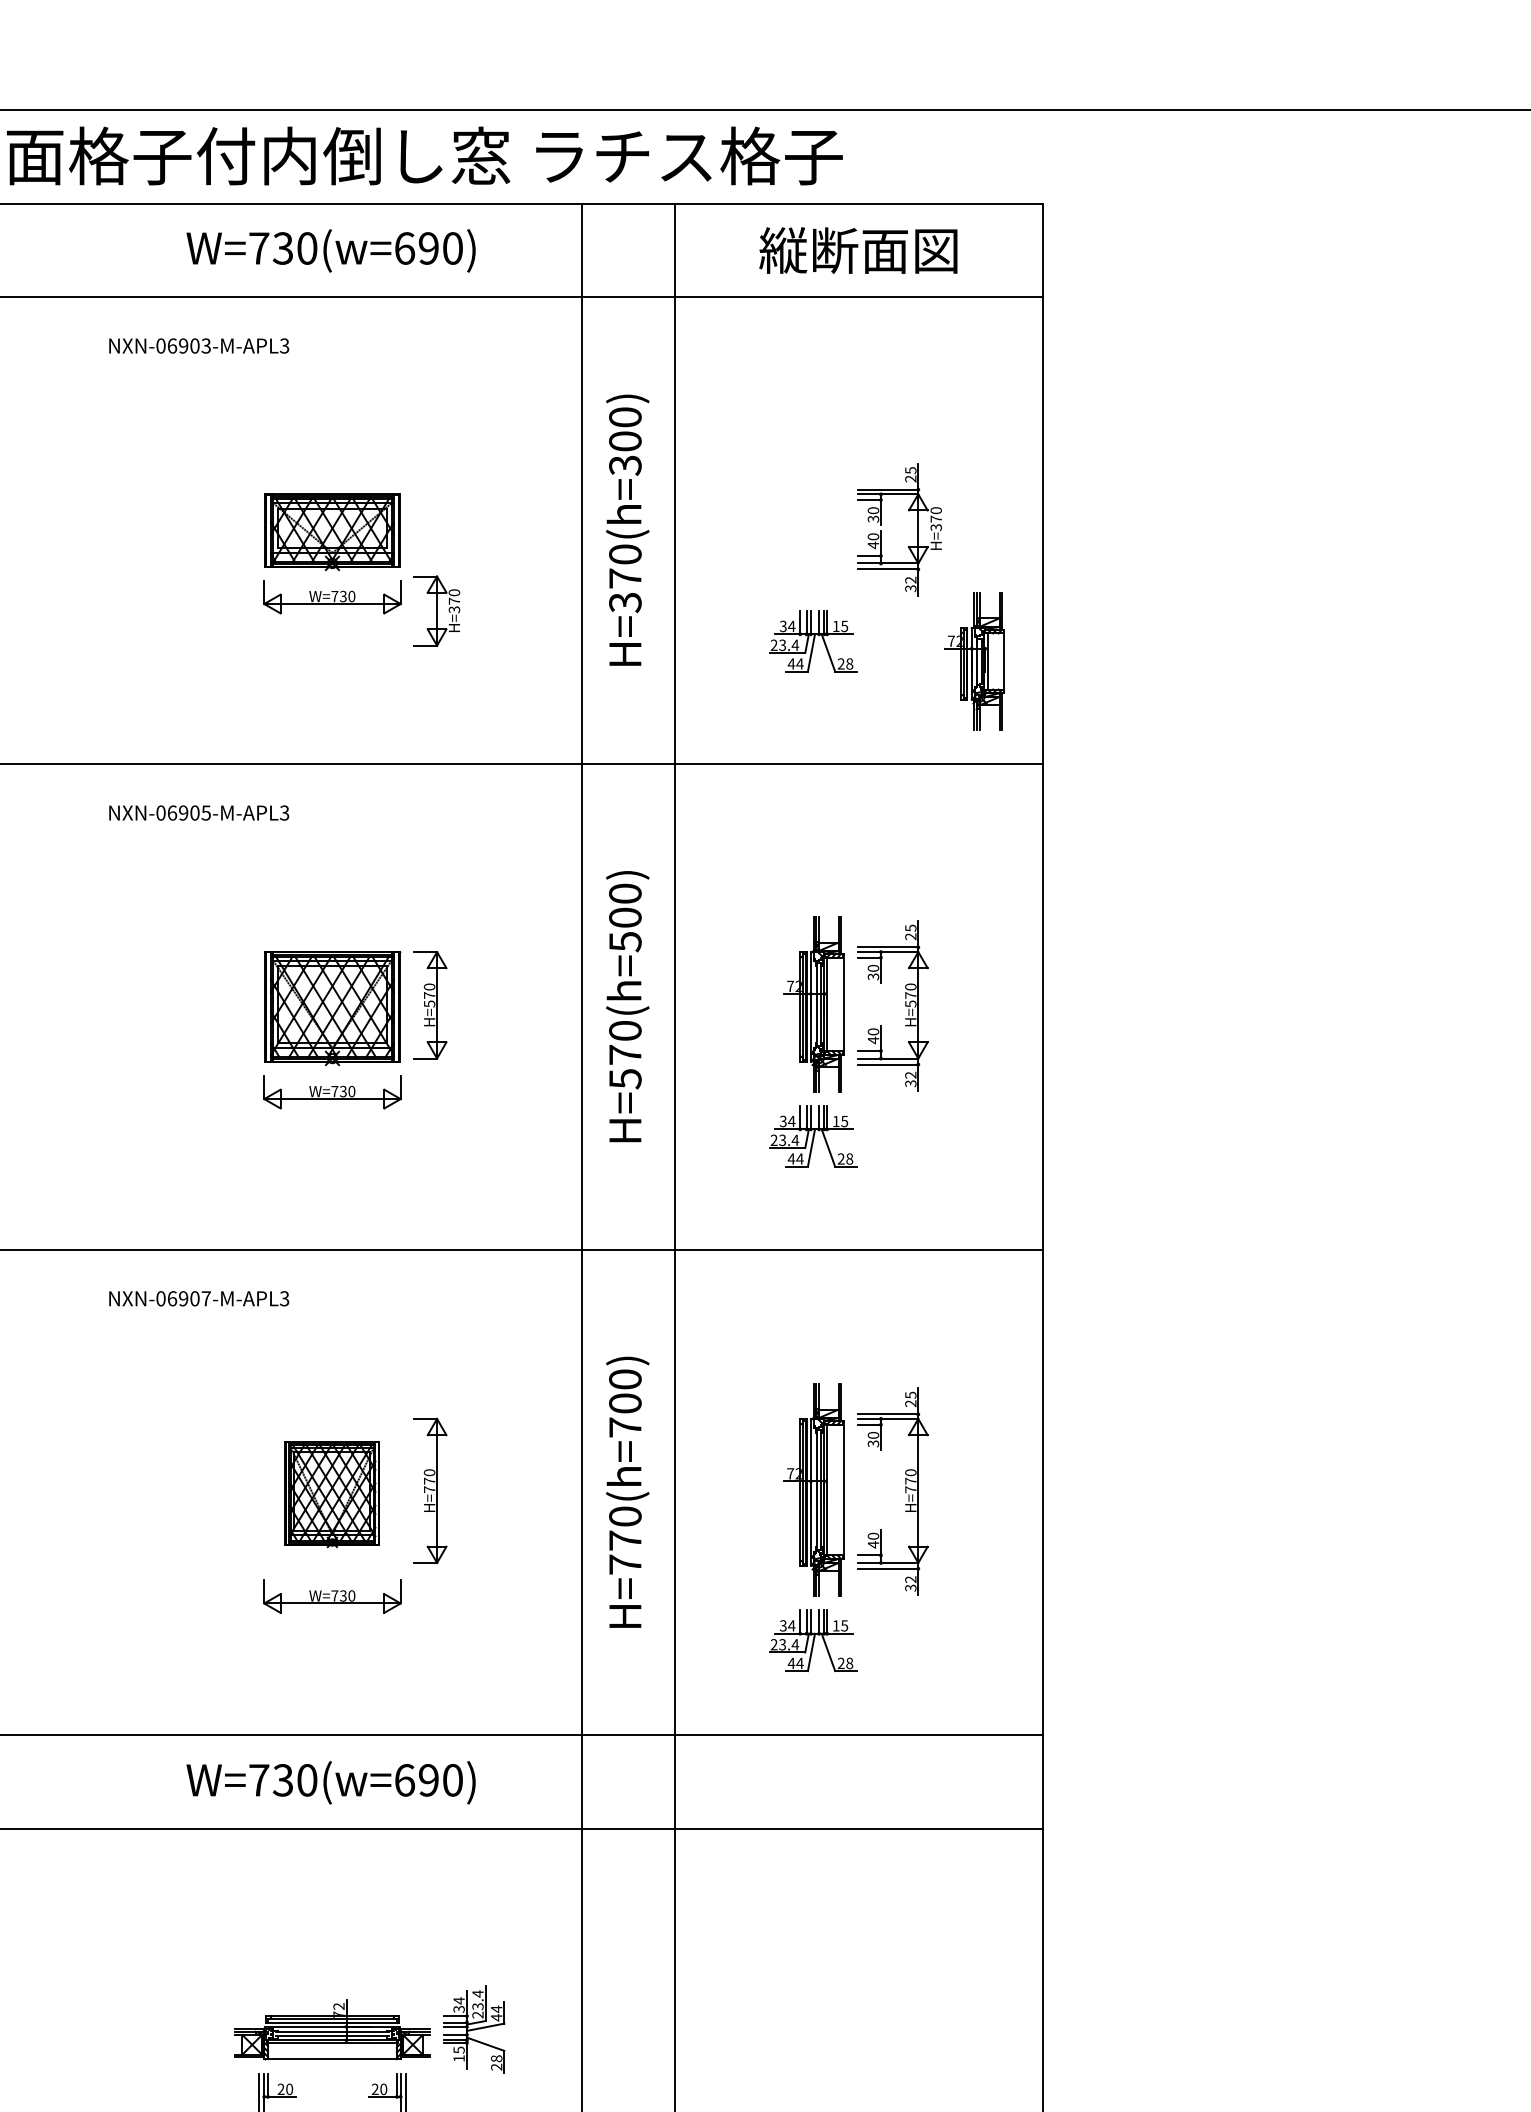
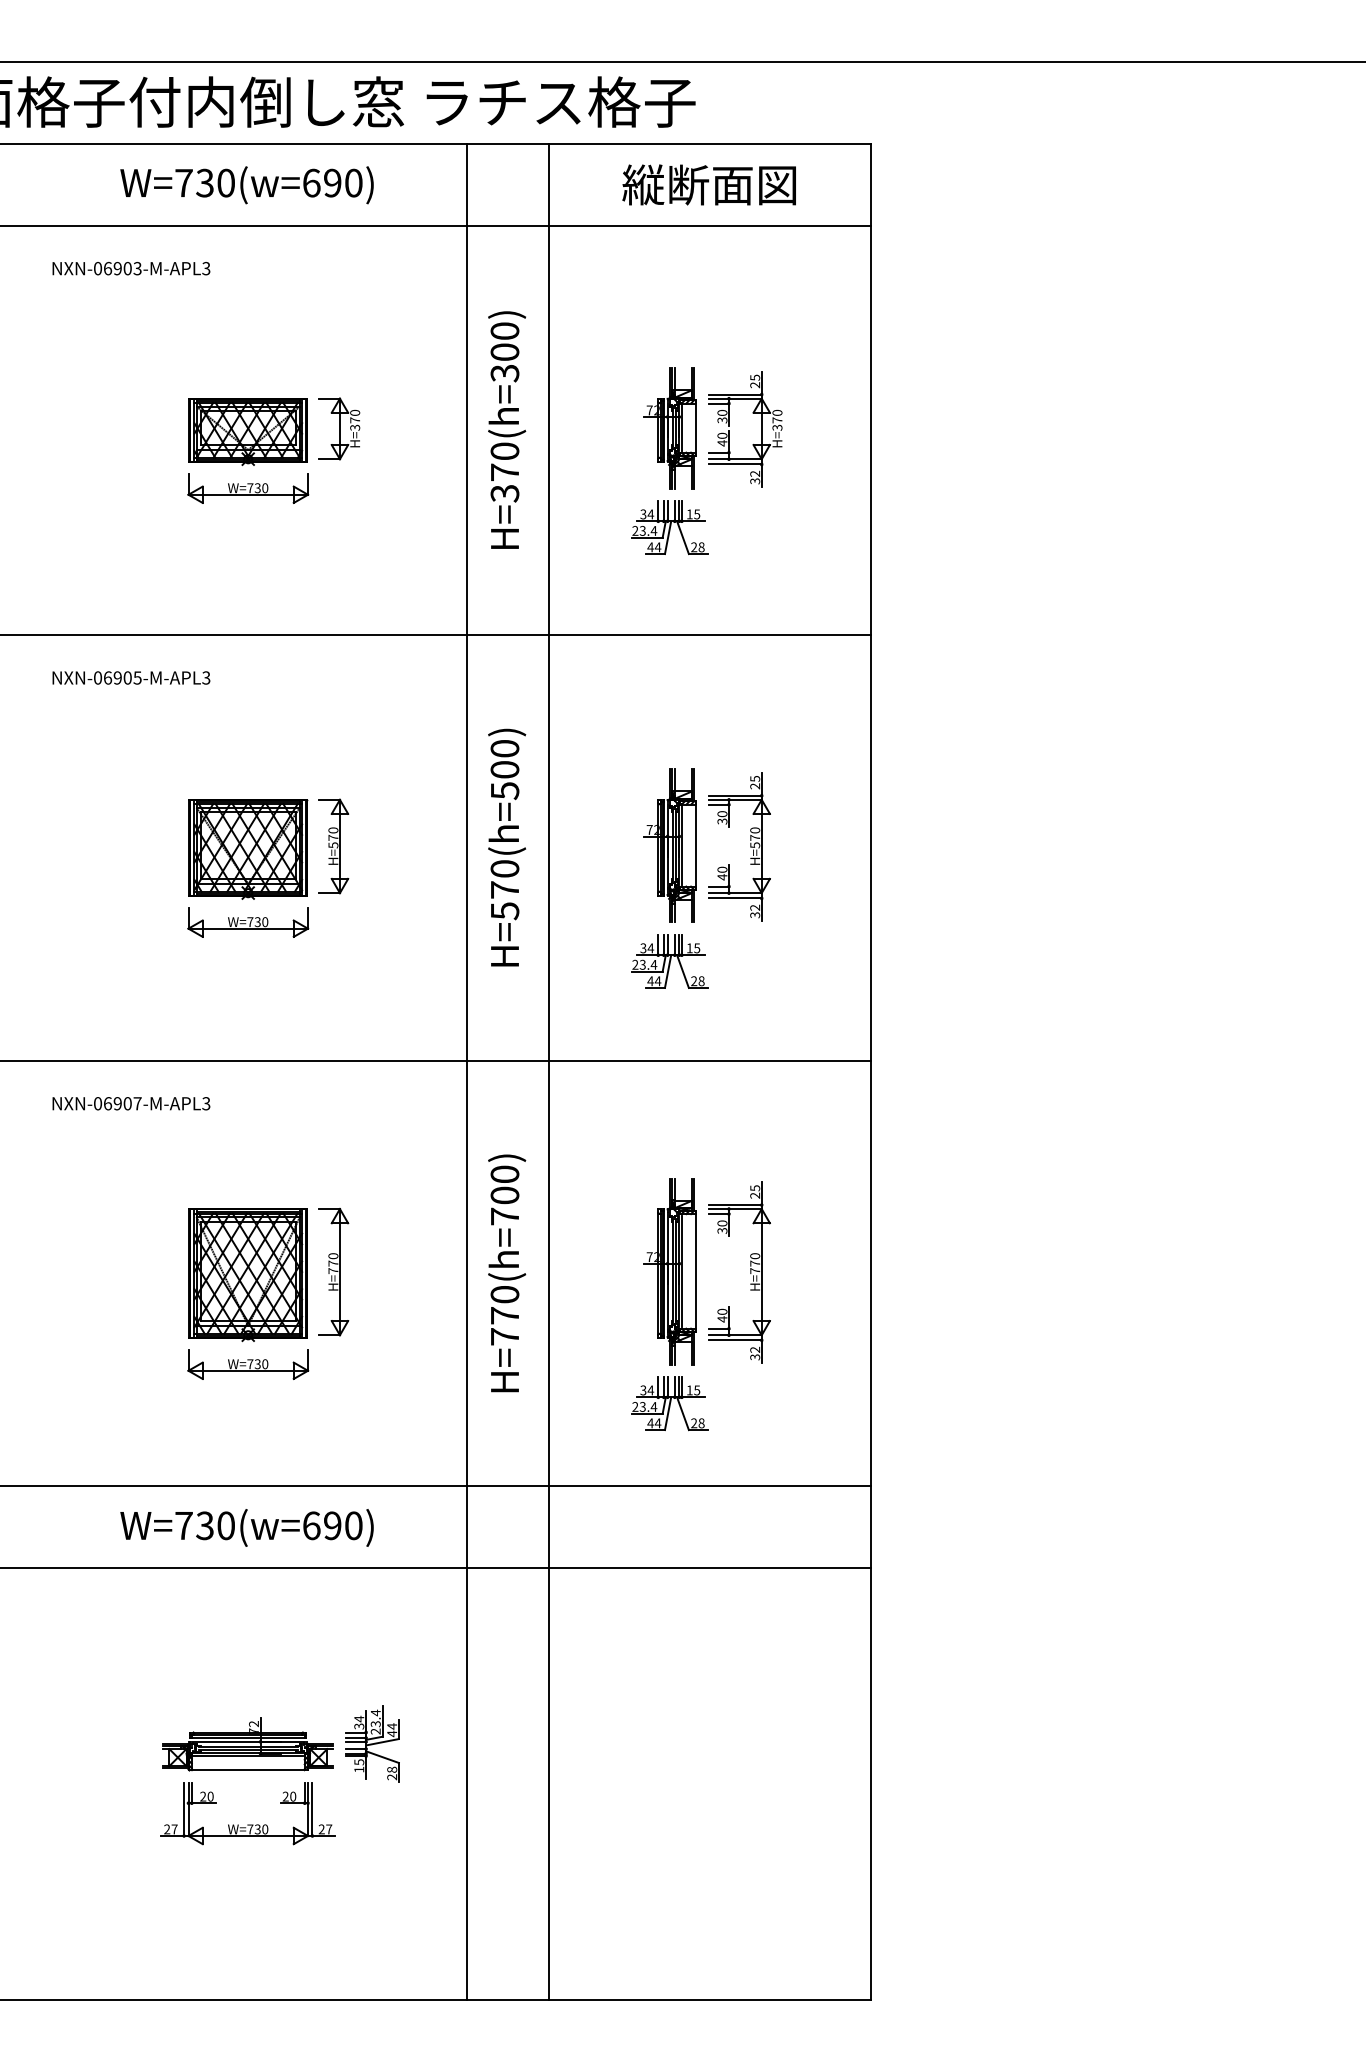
part: (436, 610) -> (339, 428), moved
part: (973, 661) -> (669, 428), moved
part: (331, 1494) -> (247, 1275), size x1.43

